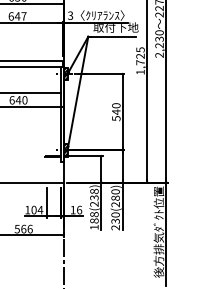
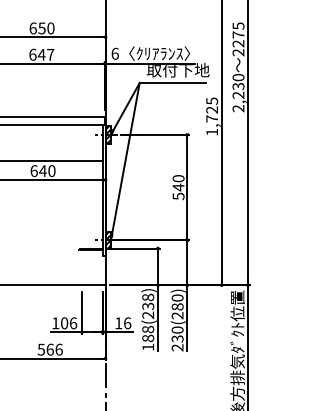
text: (70, 15) -> (114, 53), 3 -> 6
text: (40, 210) -> (73, 323), 104 -> 106

